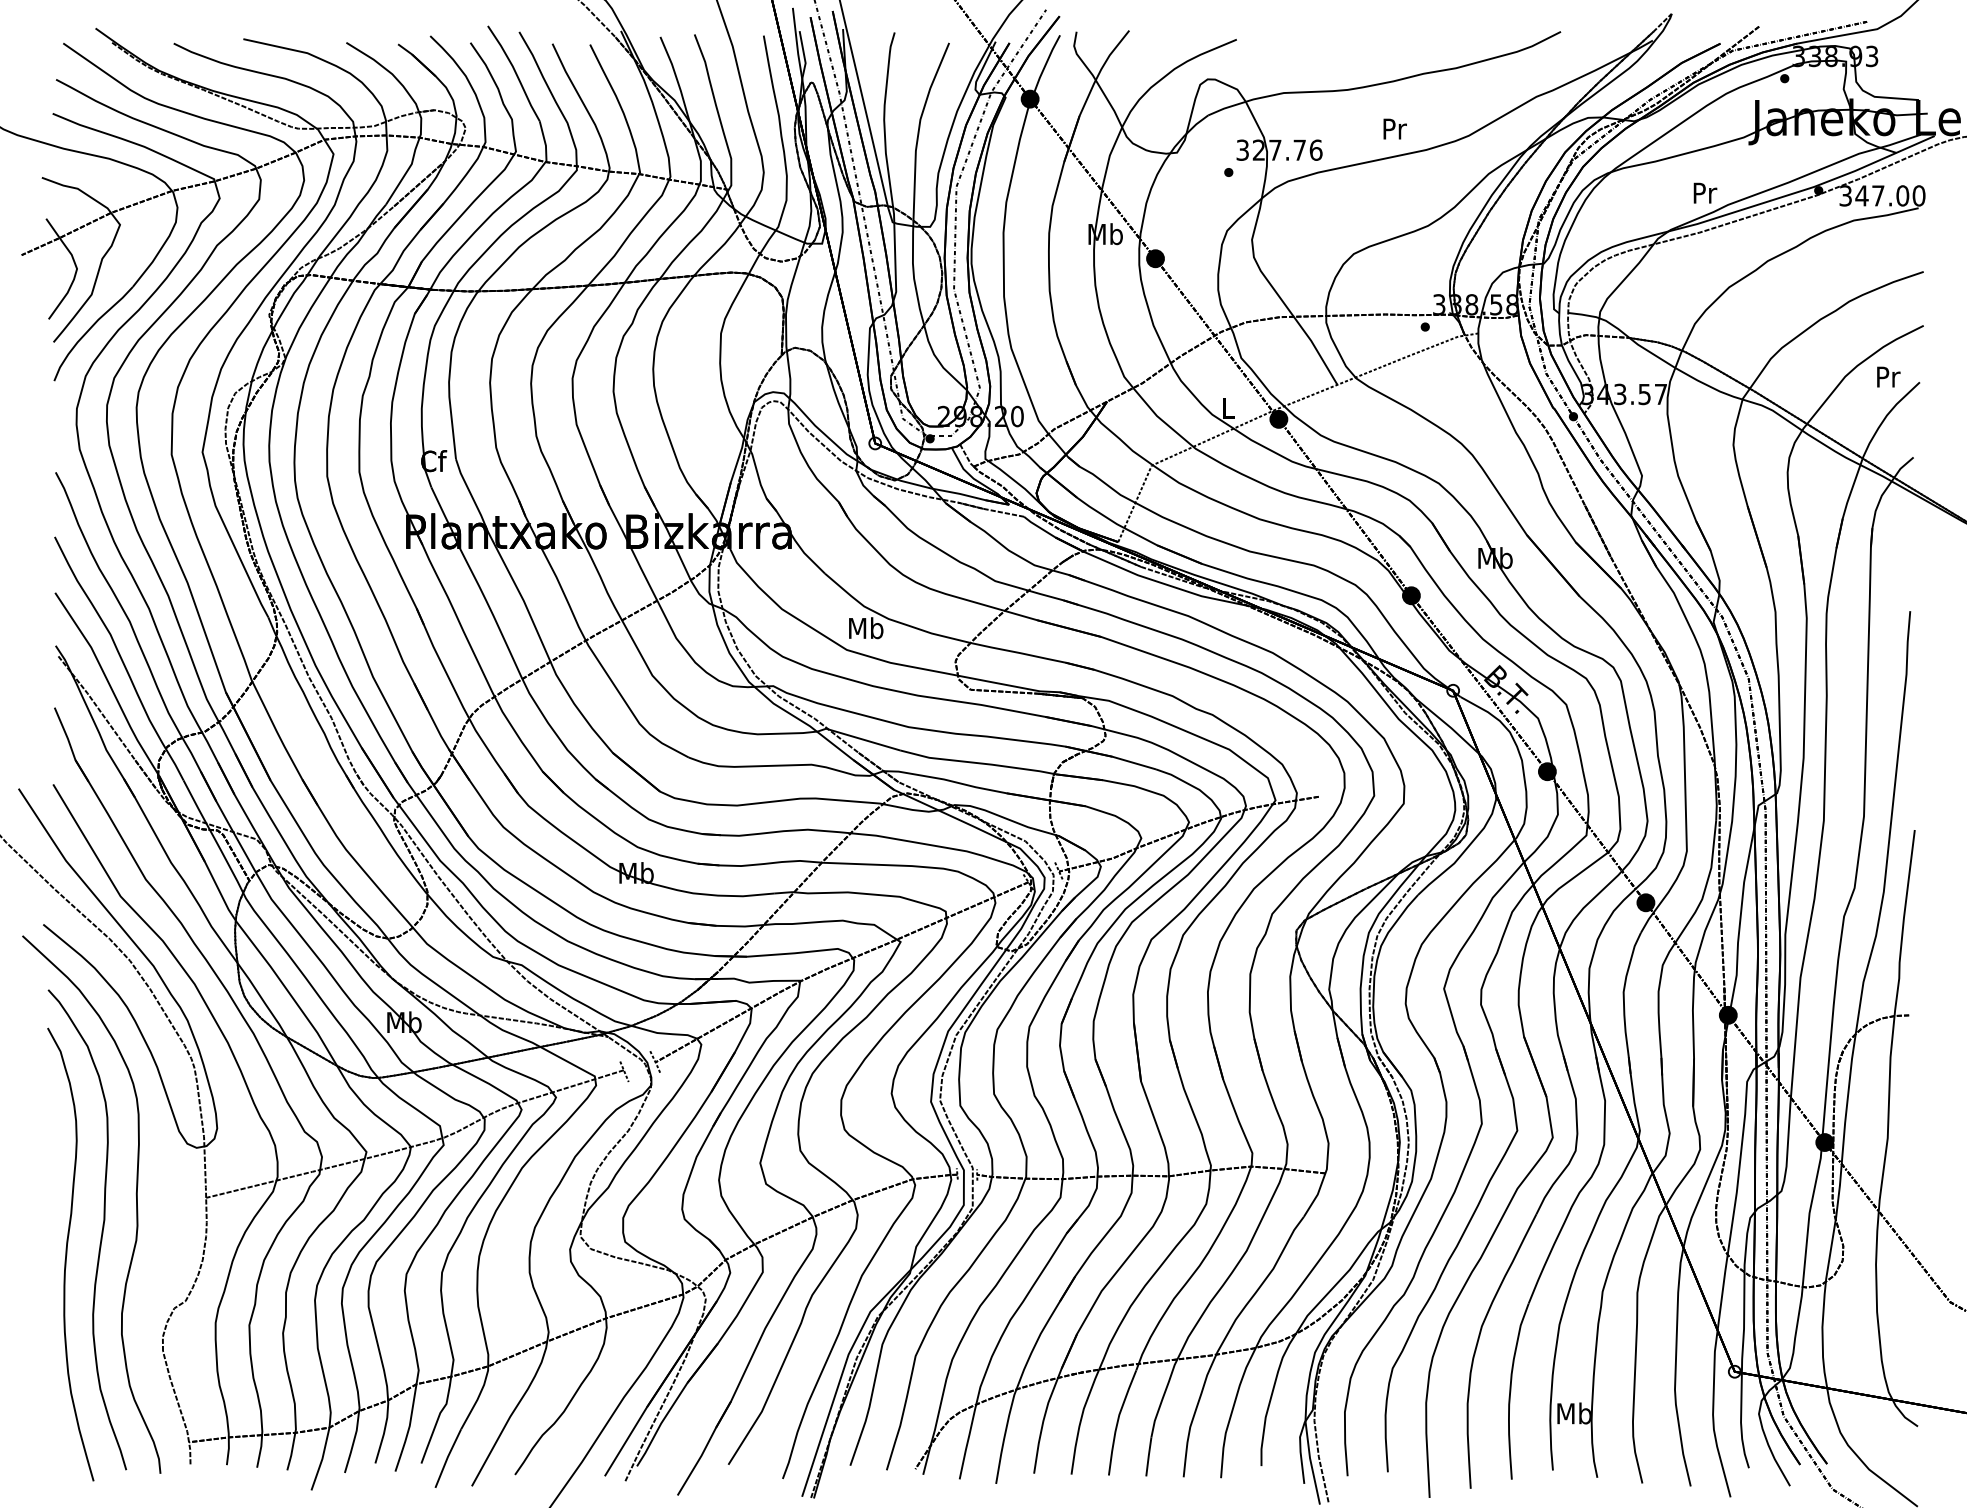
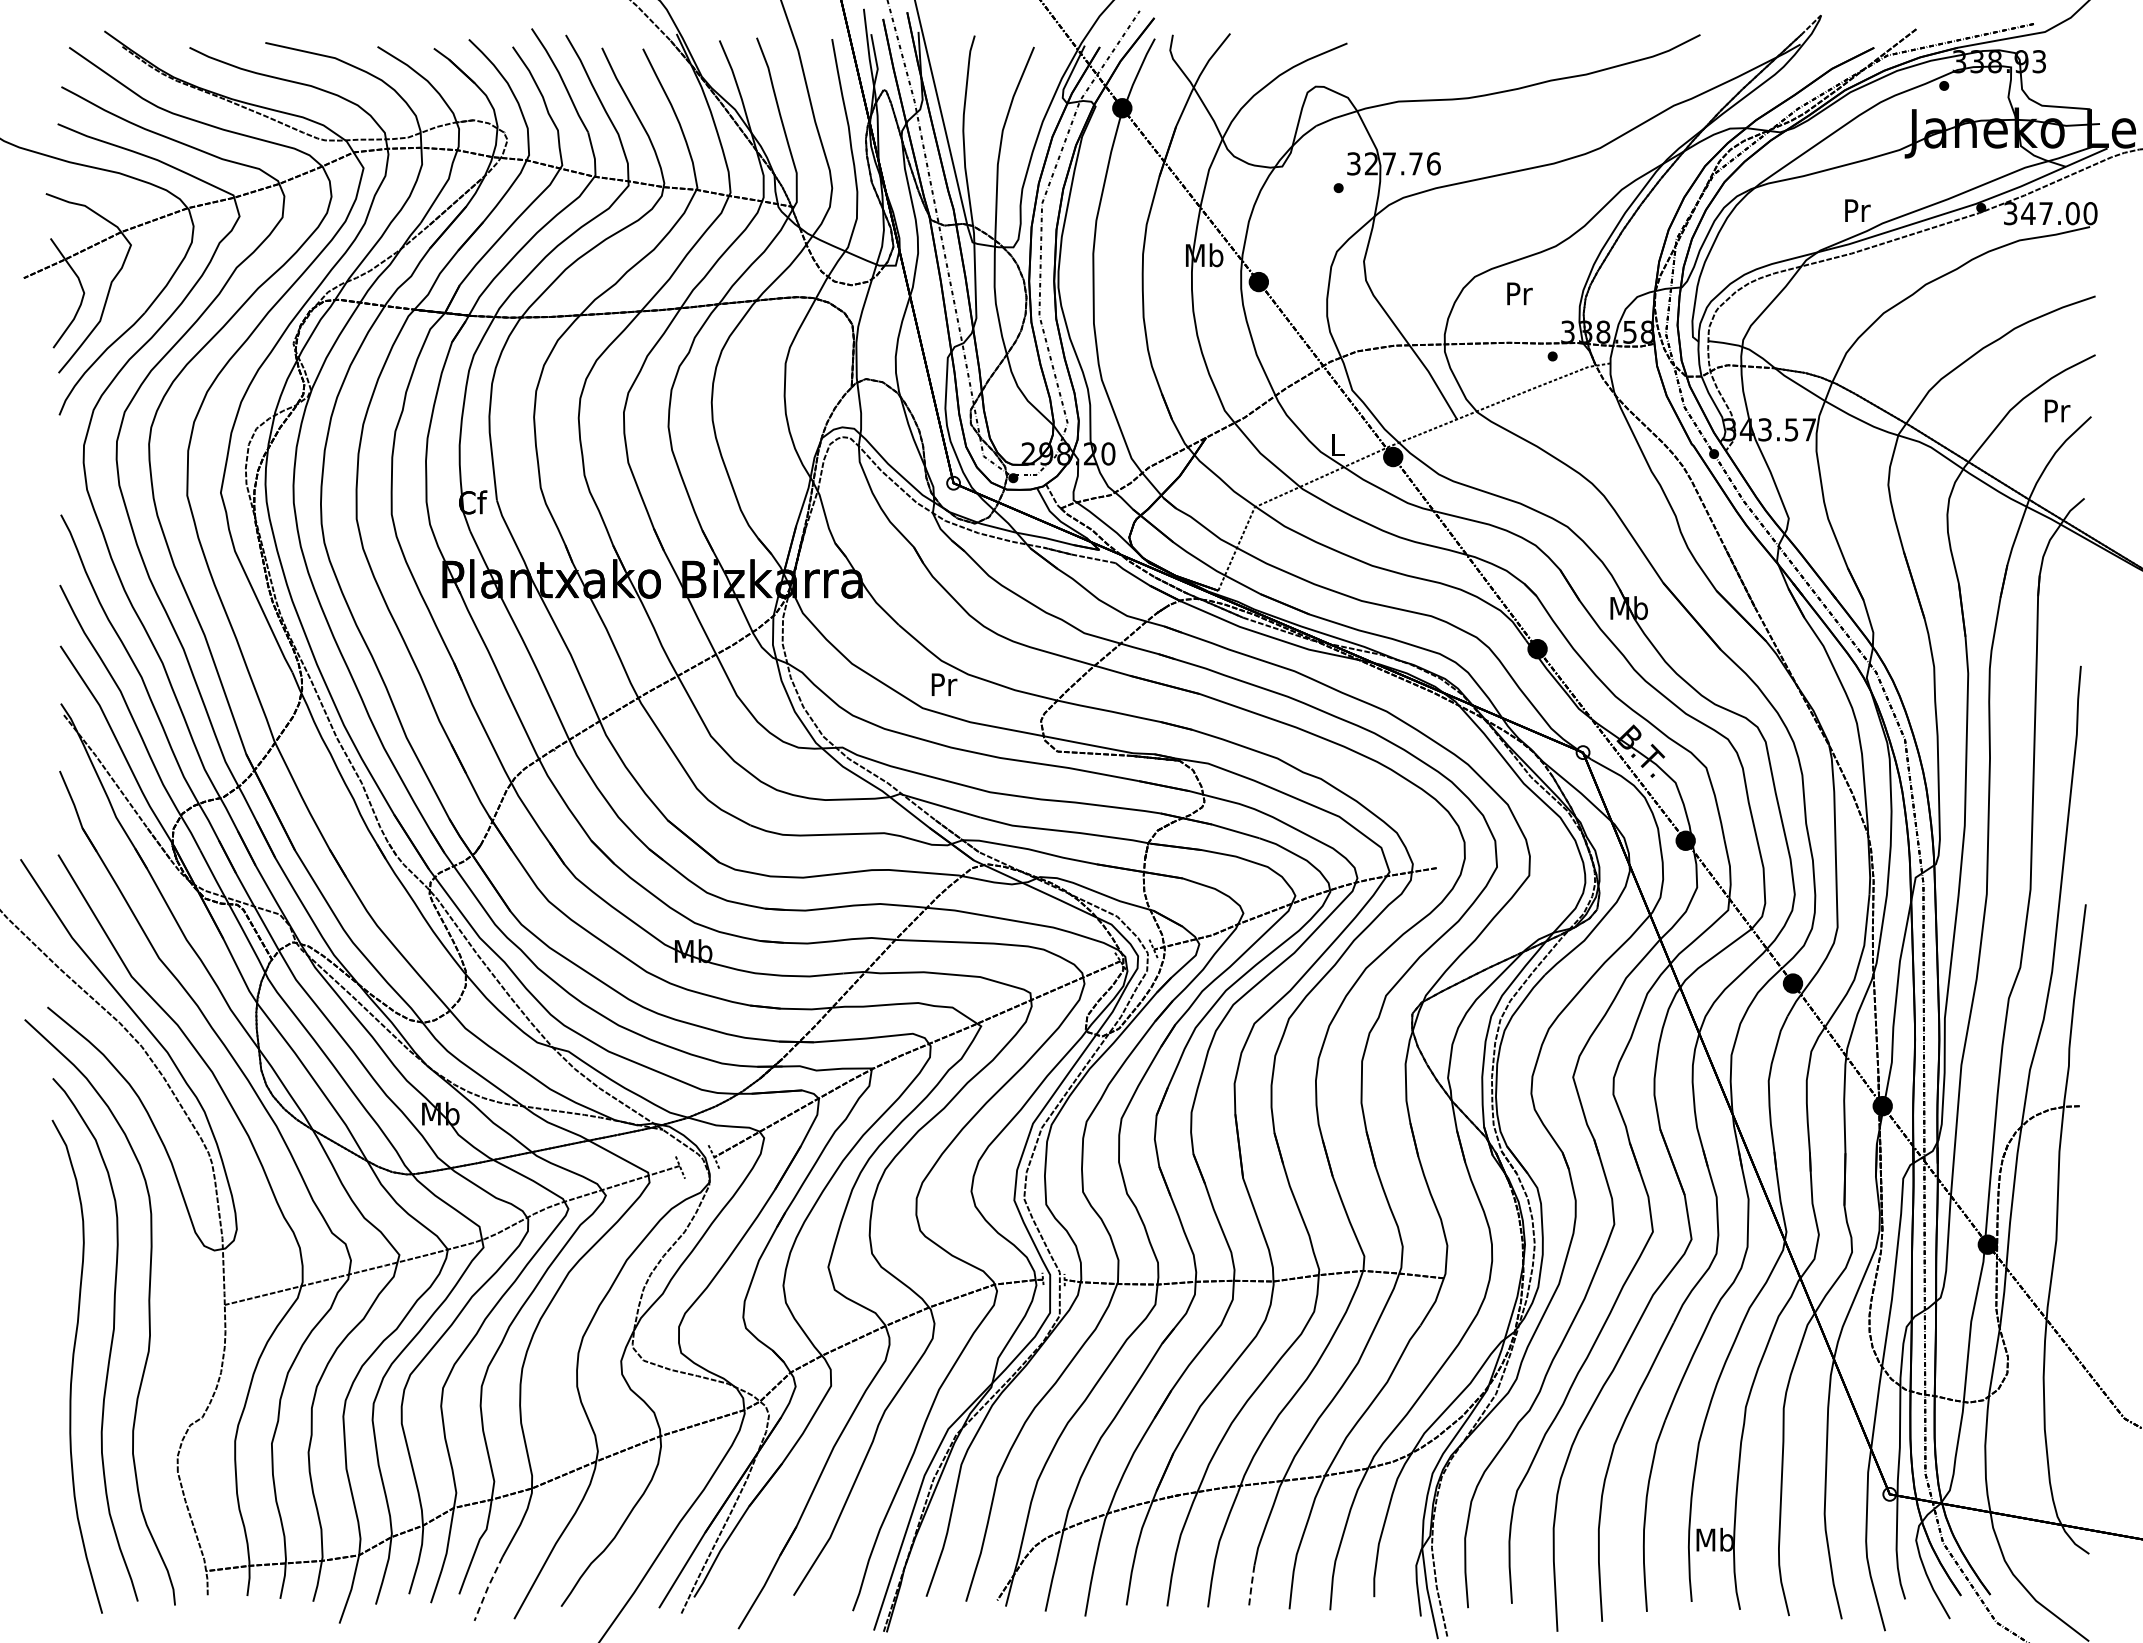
text: (1394, 128) -> (1519, 293), moved
text: (865, 628) -> (943, 684), Mb -> Pr
line: (1148, 1457) -> (1251, 1587), solid -> dashed
line: (447, 1458) -> (487, 1588), solid -> dashed

